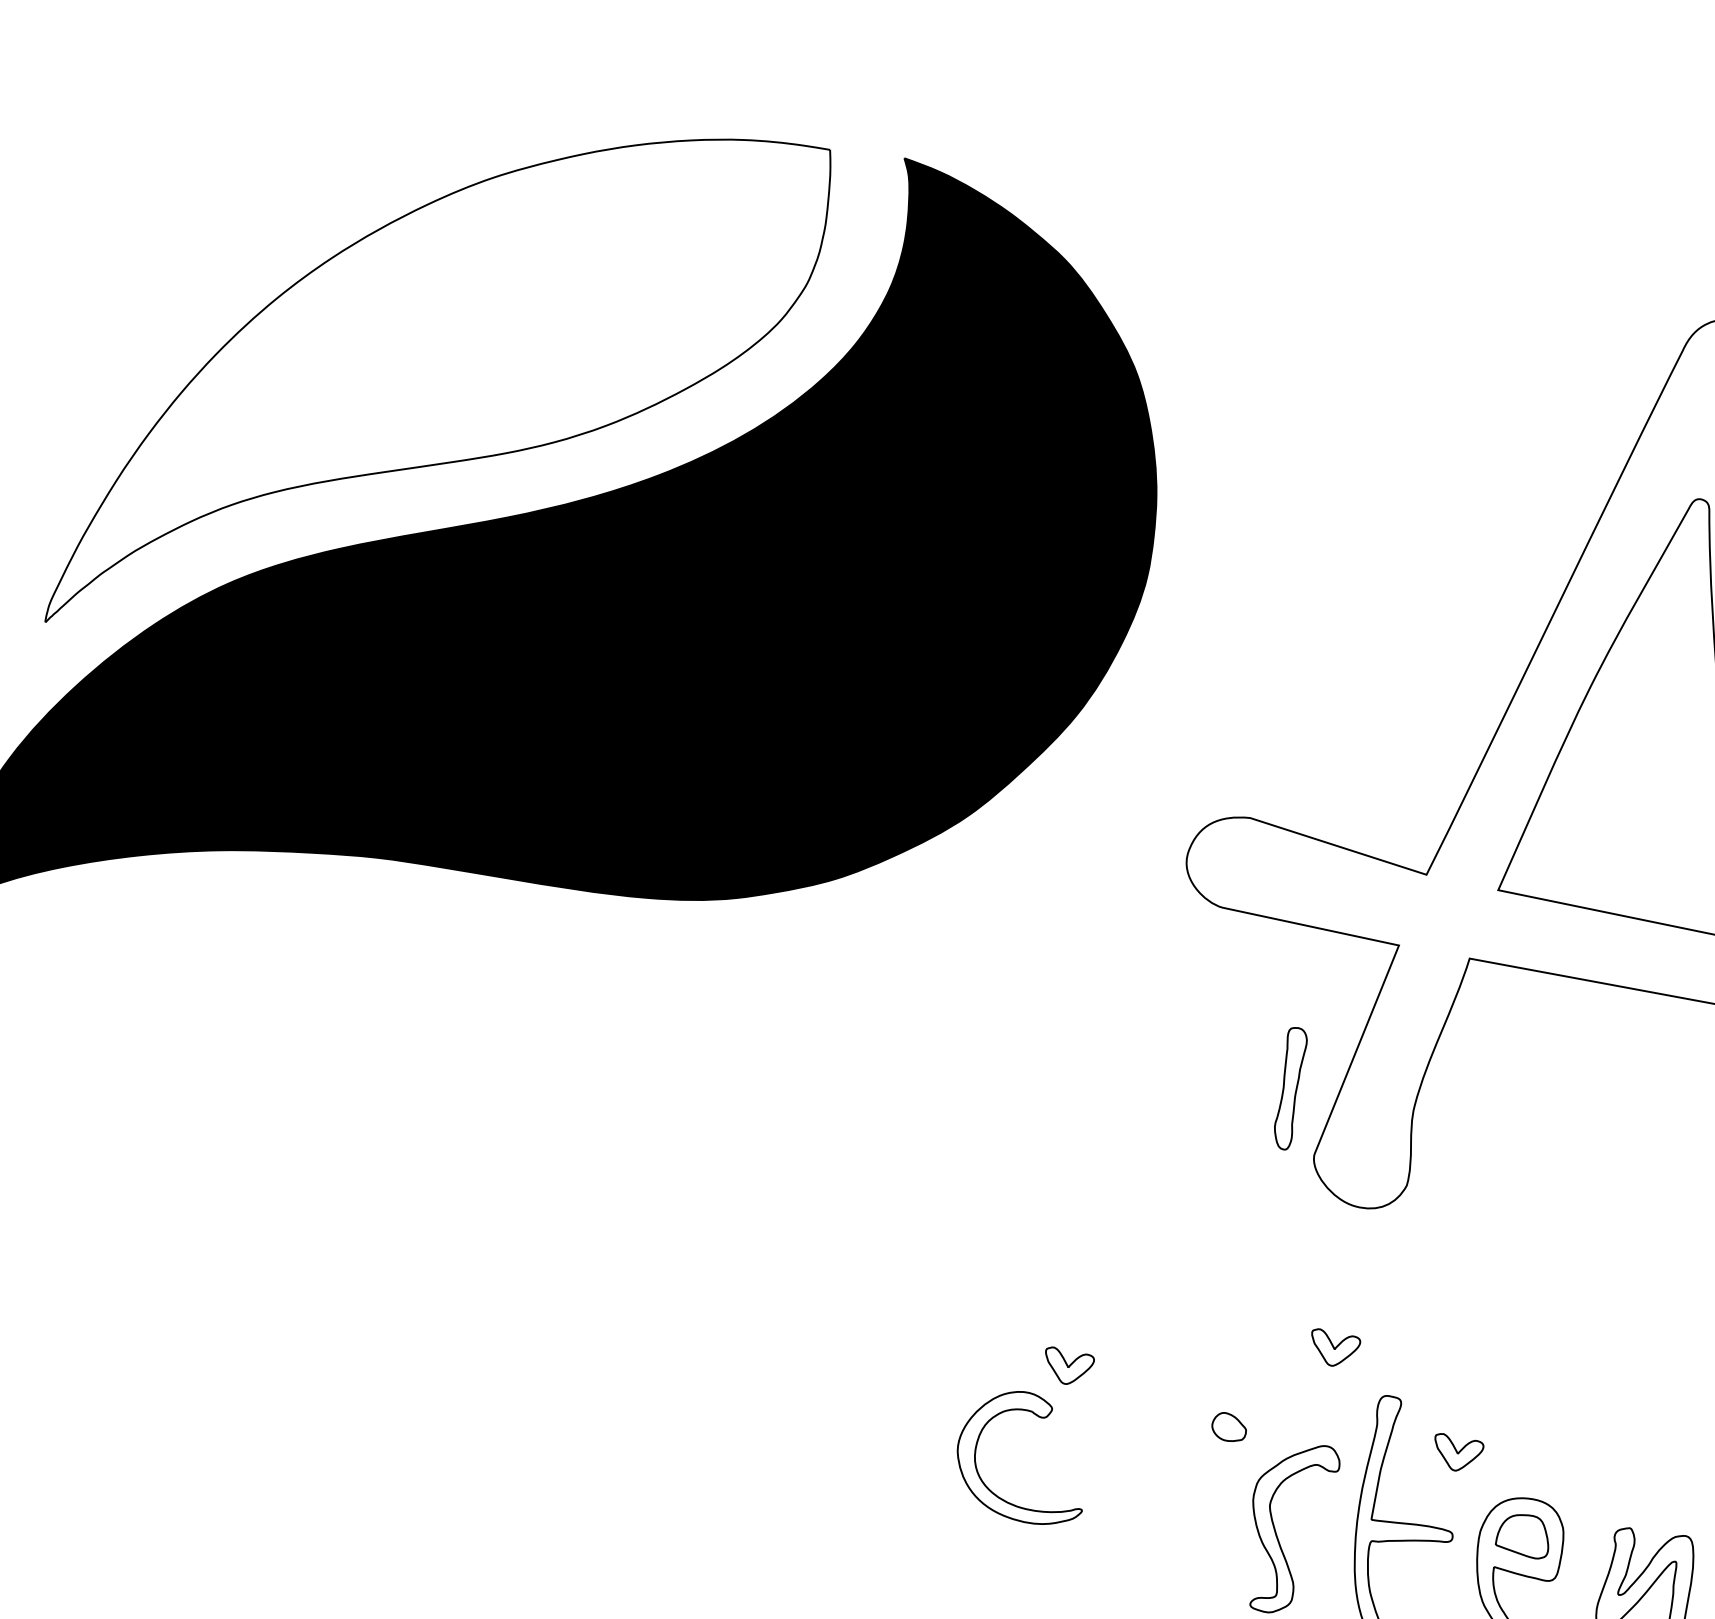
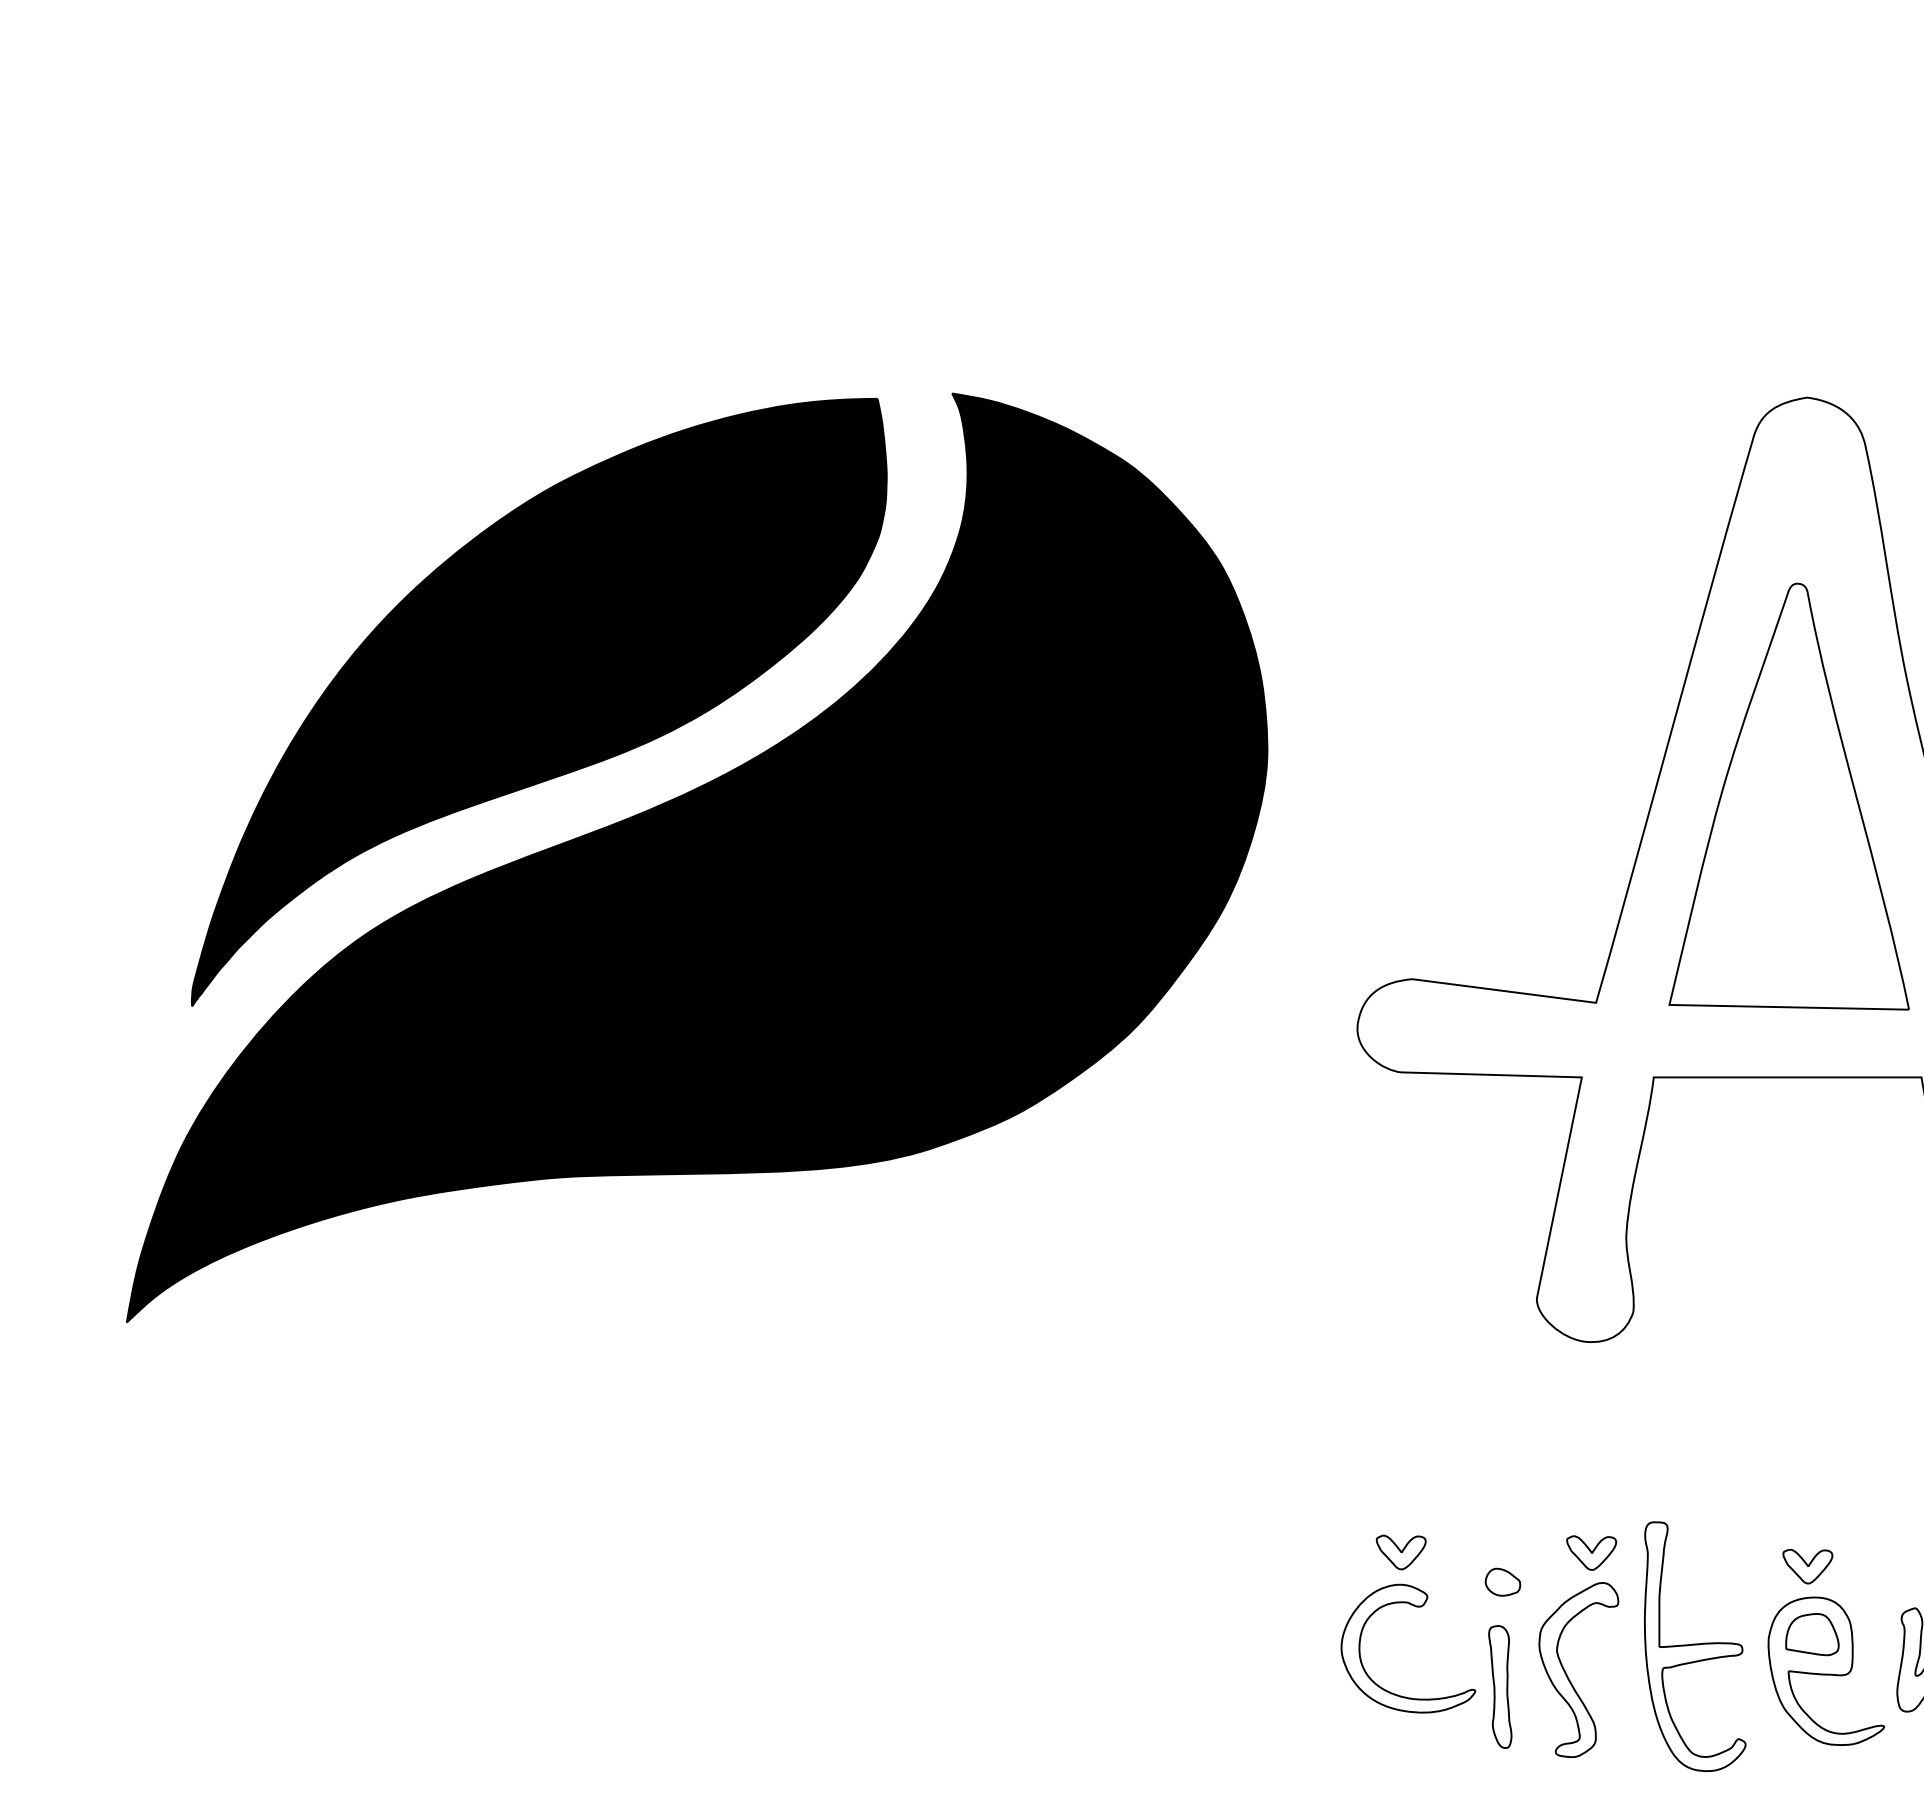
fill: (441, 386) -> (538, 702), added
part: (1289, 1088) -> (1500, 1686), moved
part: (1334, 1348) -> (1591, 1552), moved
part: (1067, 1367) -> (1400, 1552), moved
part: (1039, 1417) -> (1416, 1607), moved
part: (1456, 1453) -> (1807, 1566), moved

